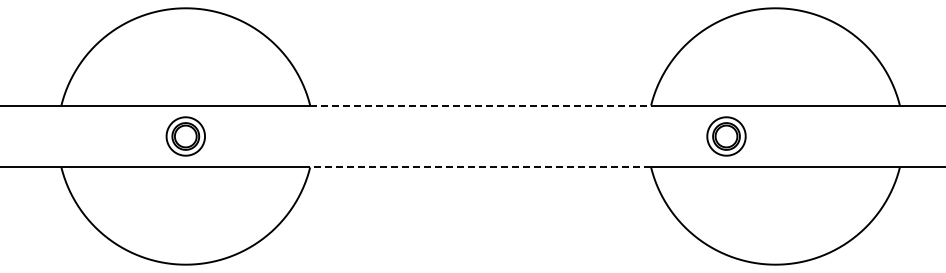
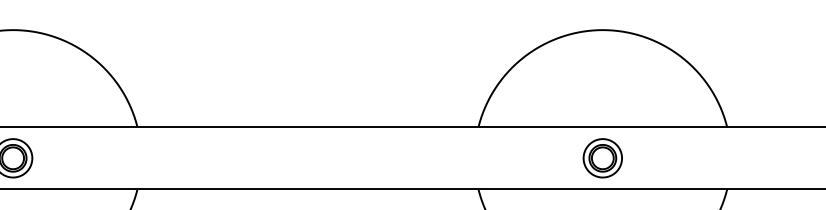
line: (481, 105) -> (308, 127), dashed -> solid
part: (726, 136) -> (602, 158), moved
line: (480, 167) -> (307, 189), dashed -> solid

